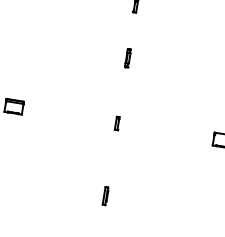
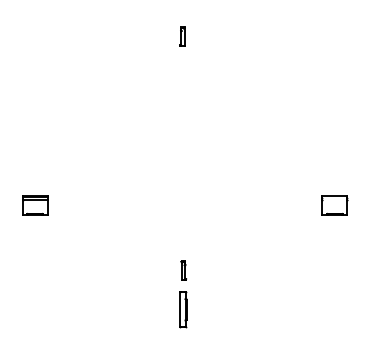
part: (127, 58) -> (183, 111), removed
part: (117, 123) -> (183, 270), moved
part: (106, 196) -> (184, 310), size x1.4

